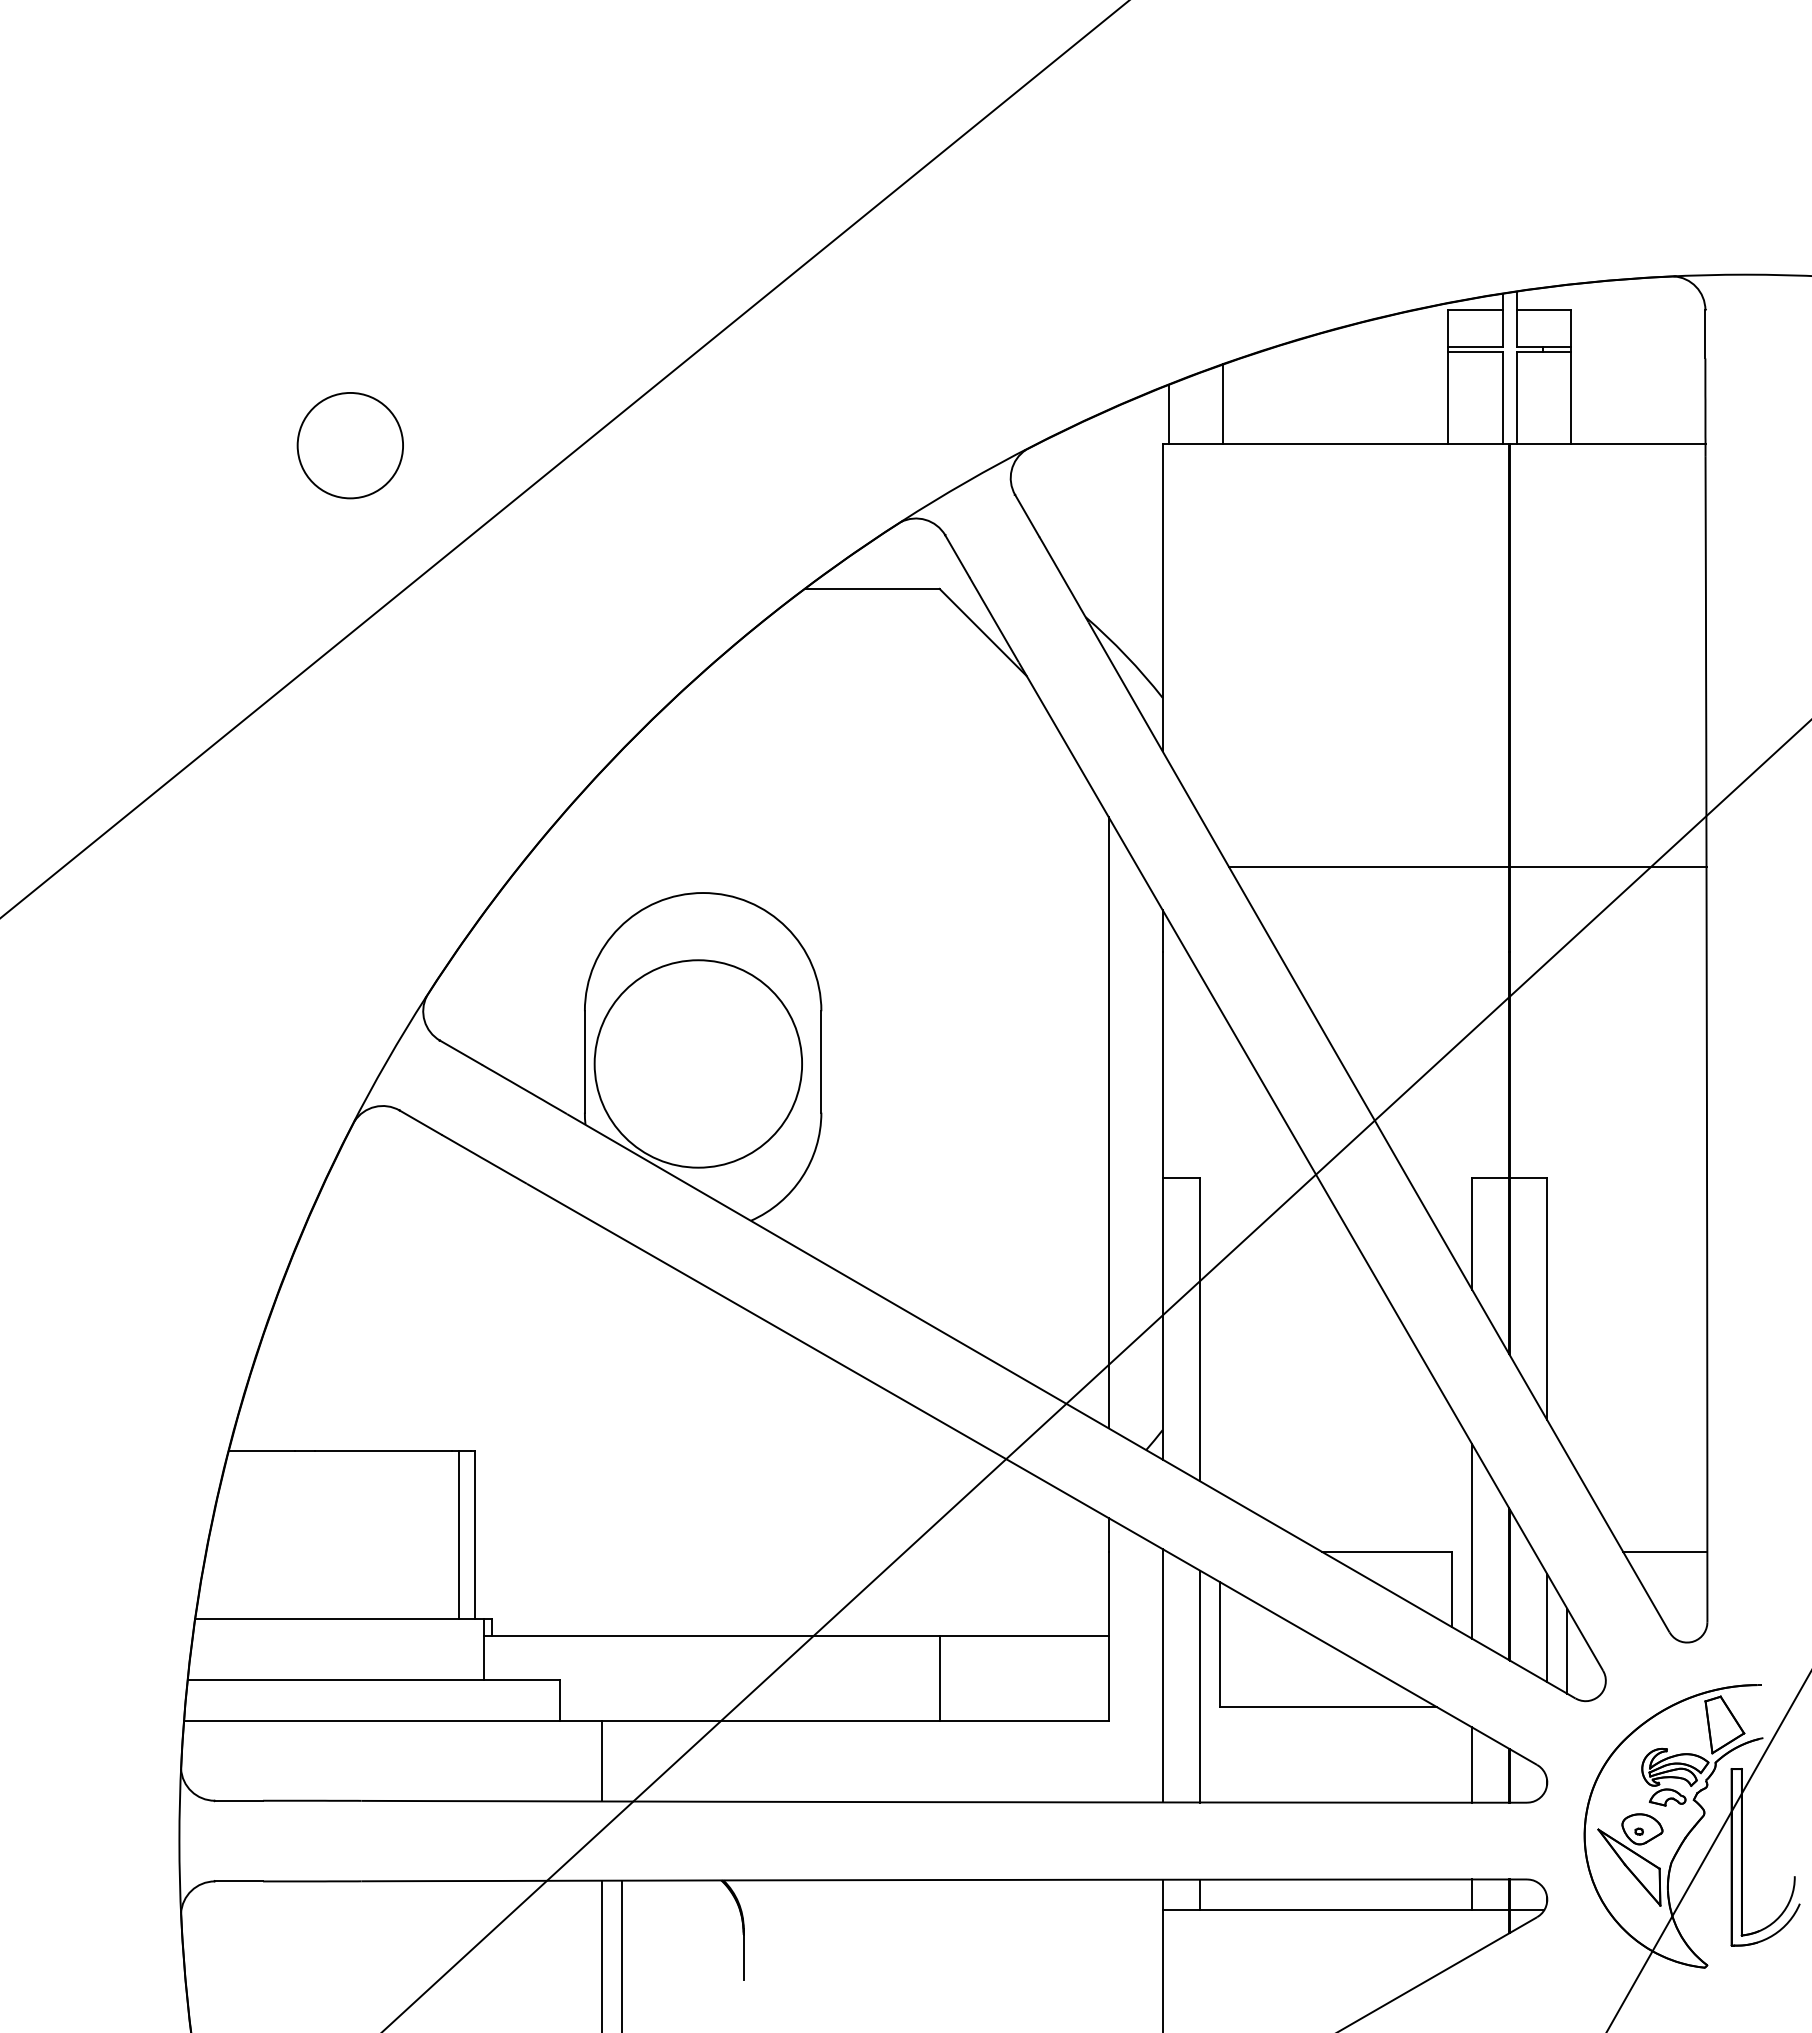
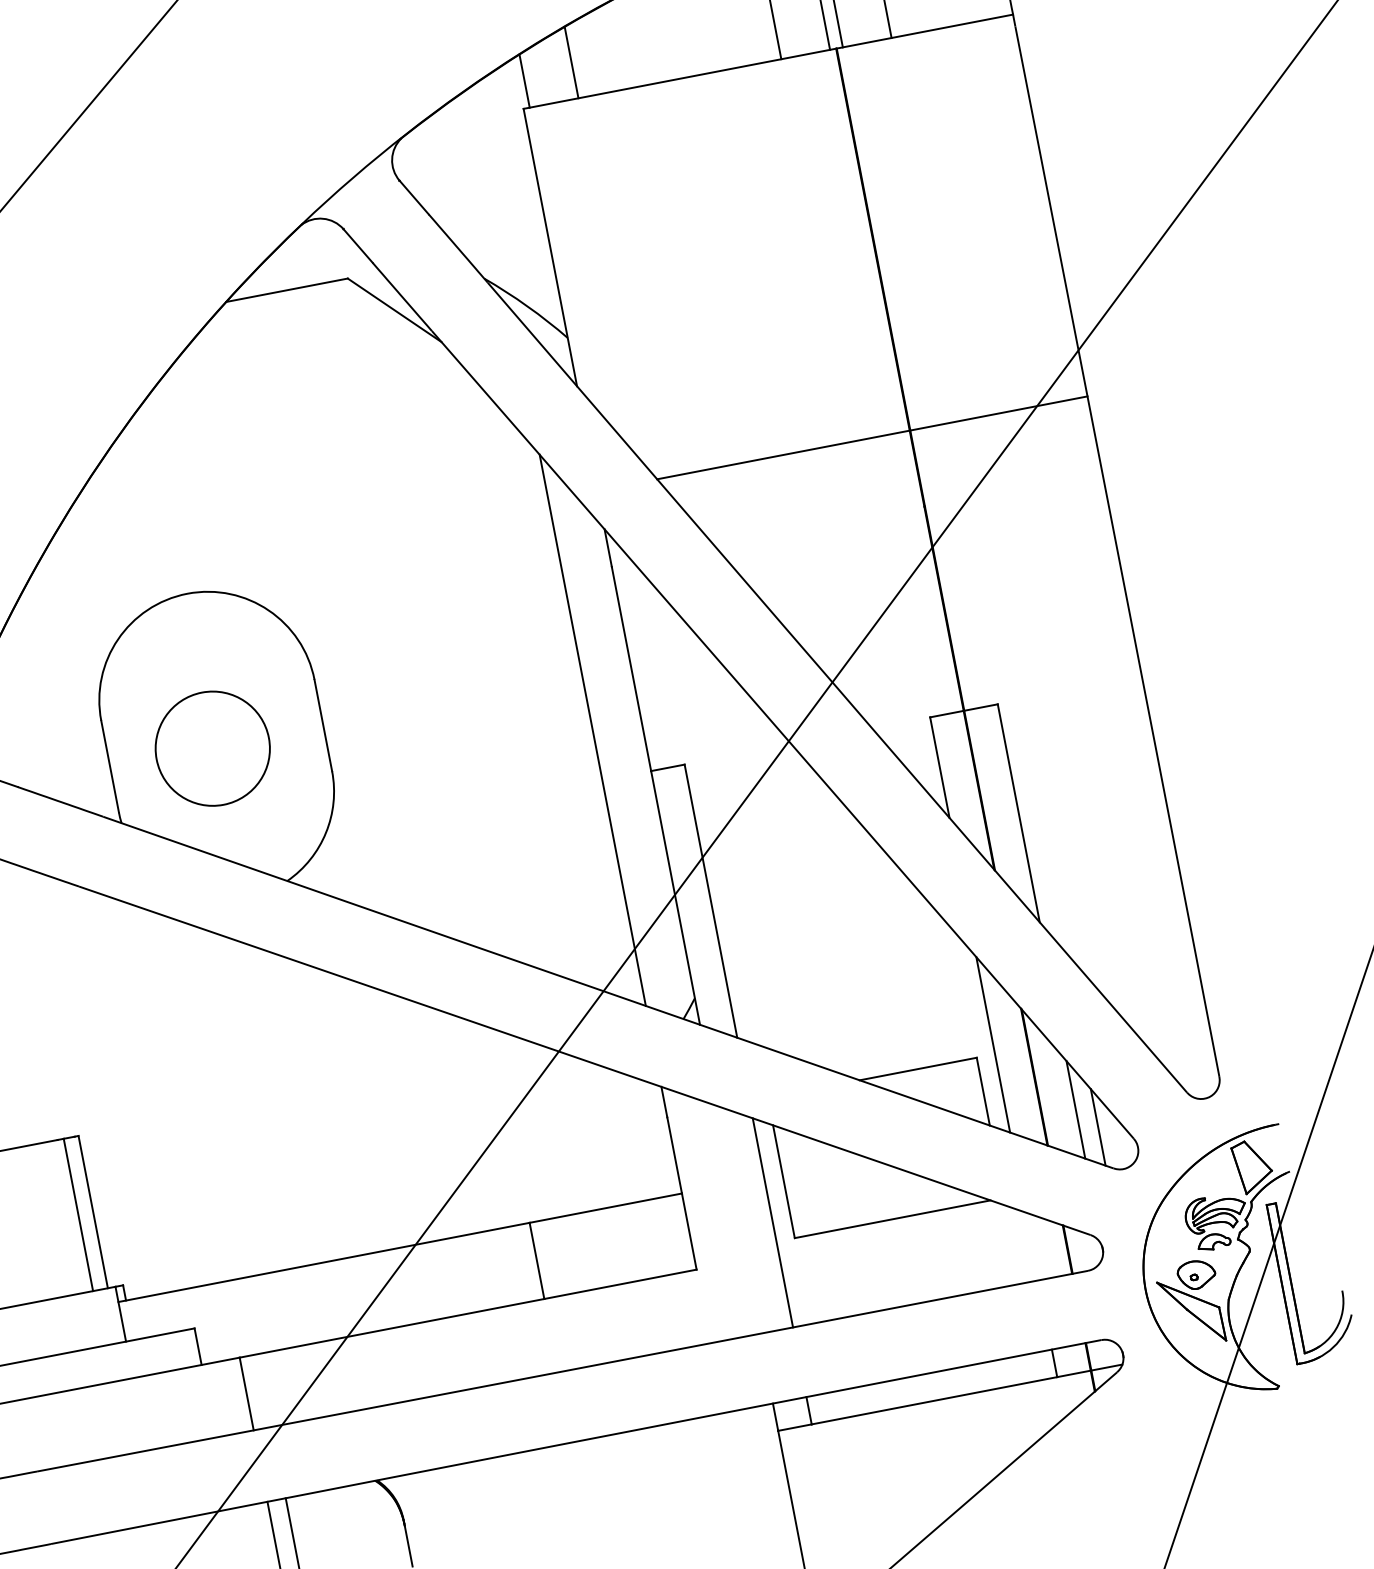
circle: (698, 1063) -> (212, 748), size x0.6
line: (1665, 1551) -> (1169, 1020), removed
line: (1162, 1675) -> (737, 1219), removed
line: (1472, 1764) -> (1032, 1245), removed

